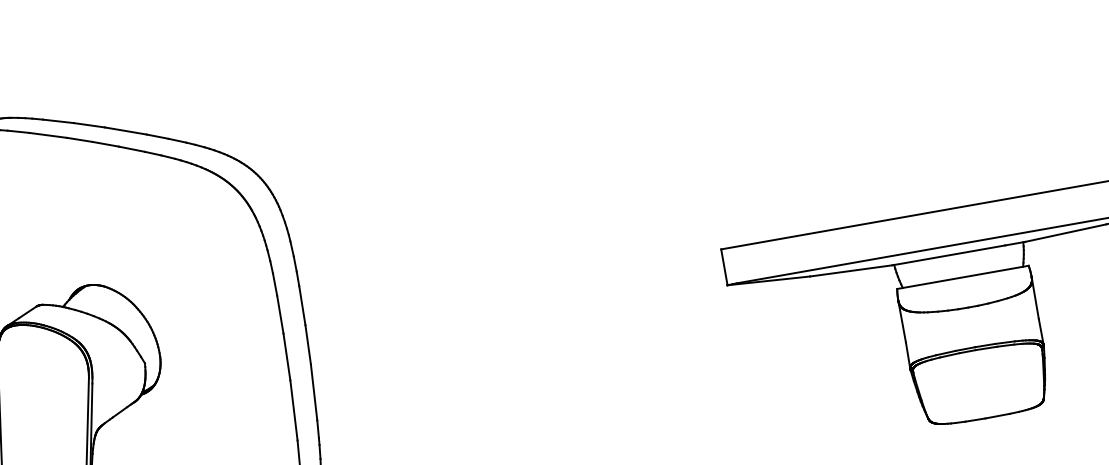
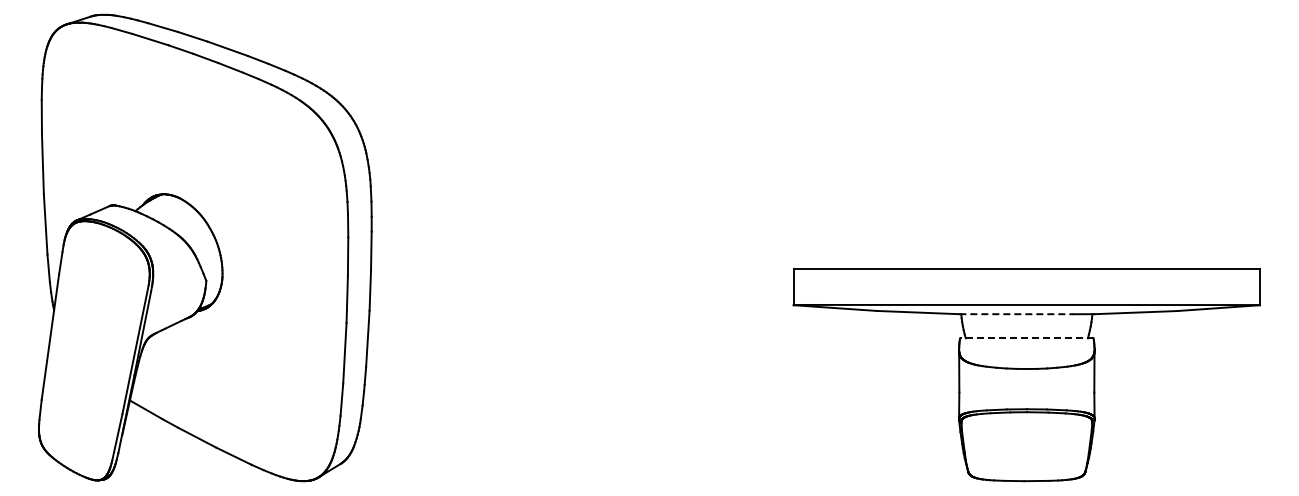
line: (949, 255) -> (1017, 314), solid -> dashed
line: (962, 277) -> (1026, 338), solid -> dashed

